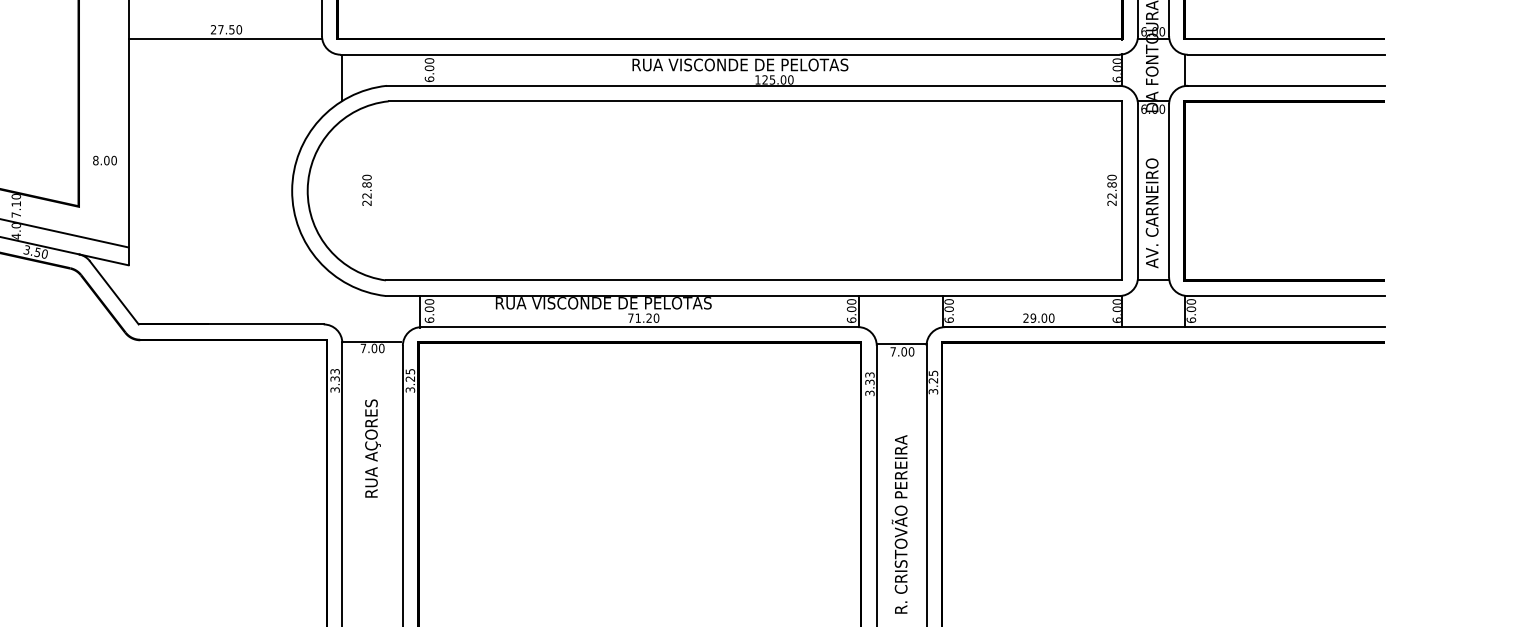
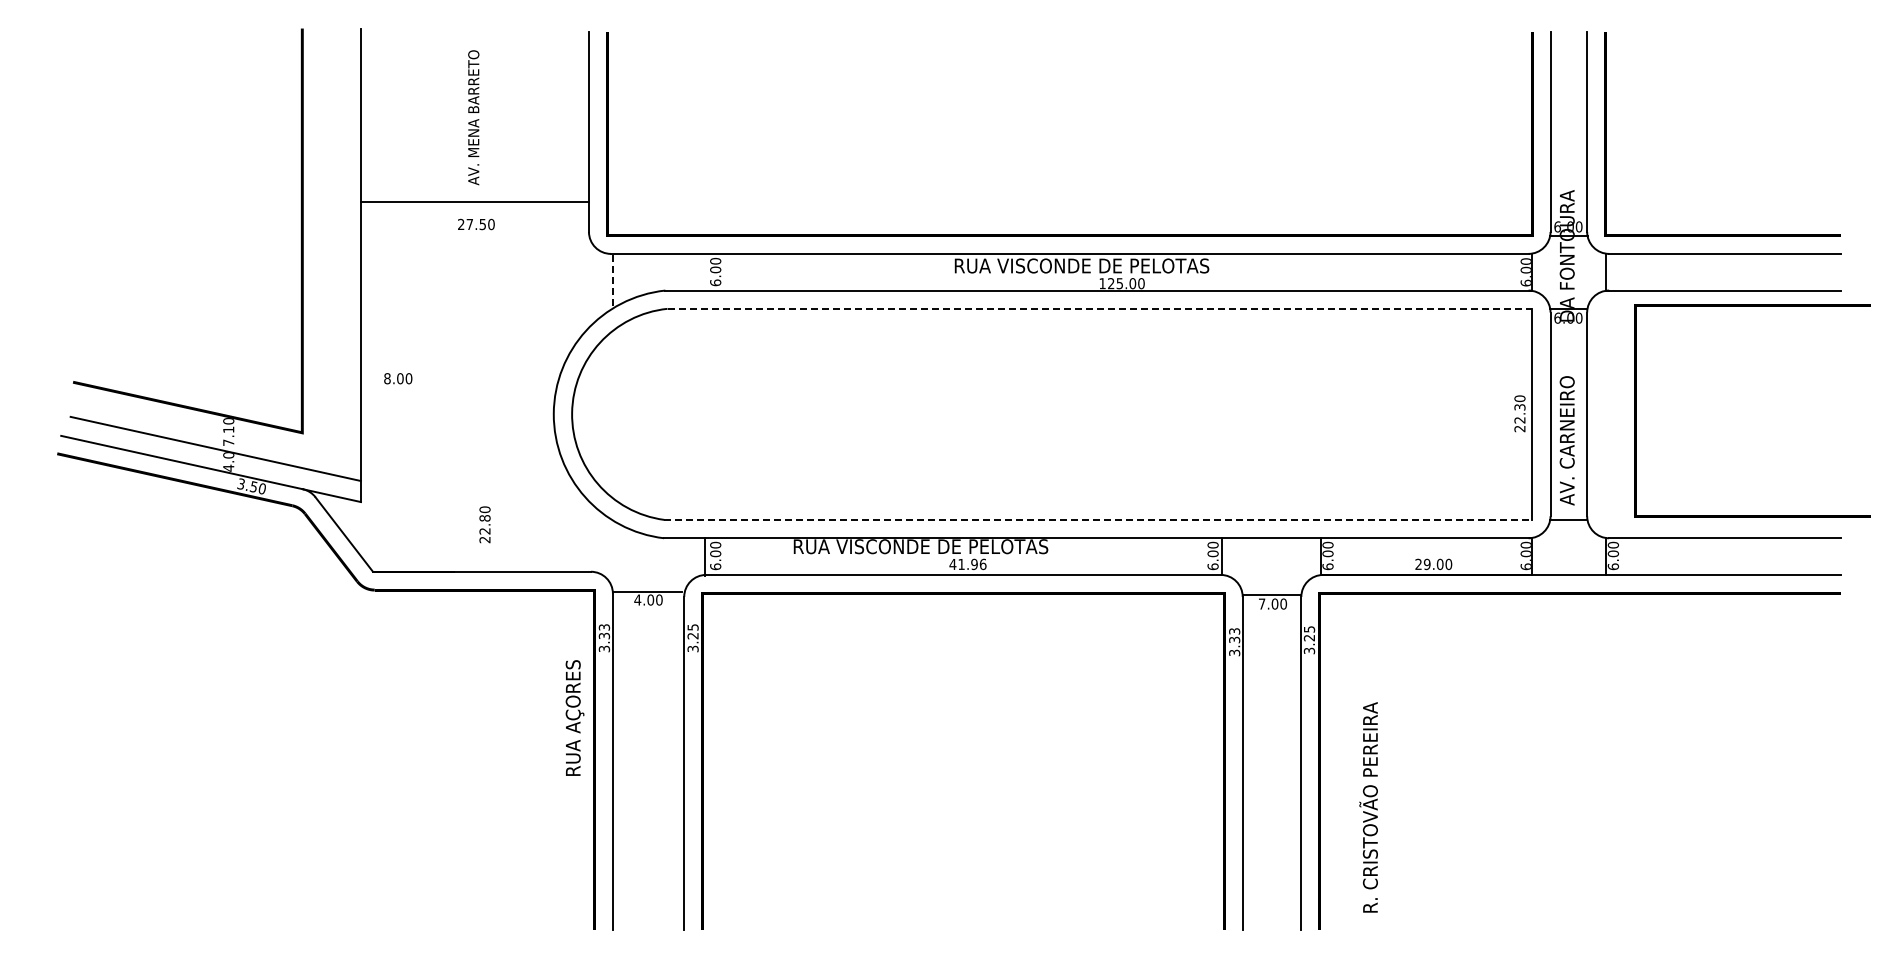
line: (224, 38) -> (474, 201), moved
line: (341, 78) -> (612, 282), solid -> dashed
line: (756, 101) -> (1100, 308), solid -> dashed
line: (1283, 101) -> (1752, 306), moved
text: (105, 160) -> (398, 378), moved
text: (1111, 185) -> (1519, 407), 22.80 -> 22.30
text: (366, 190) -> (484, 524), moved
line: (754, 280) -> (1098, 519), solid -> dashed
text: (643, 318) -> (967, 564), 71.20 -> 41.96
text: (363, 347) -> (637, 599), 7.00 -> 4.00
text: (372, 448) -> (574, 717), moved
text: (899, 524) -> (1368, 807), moved

